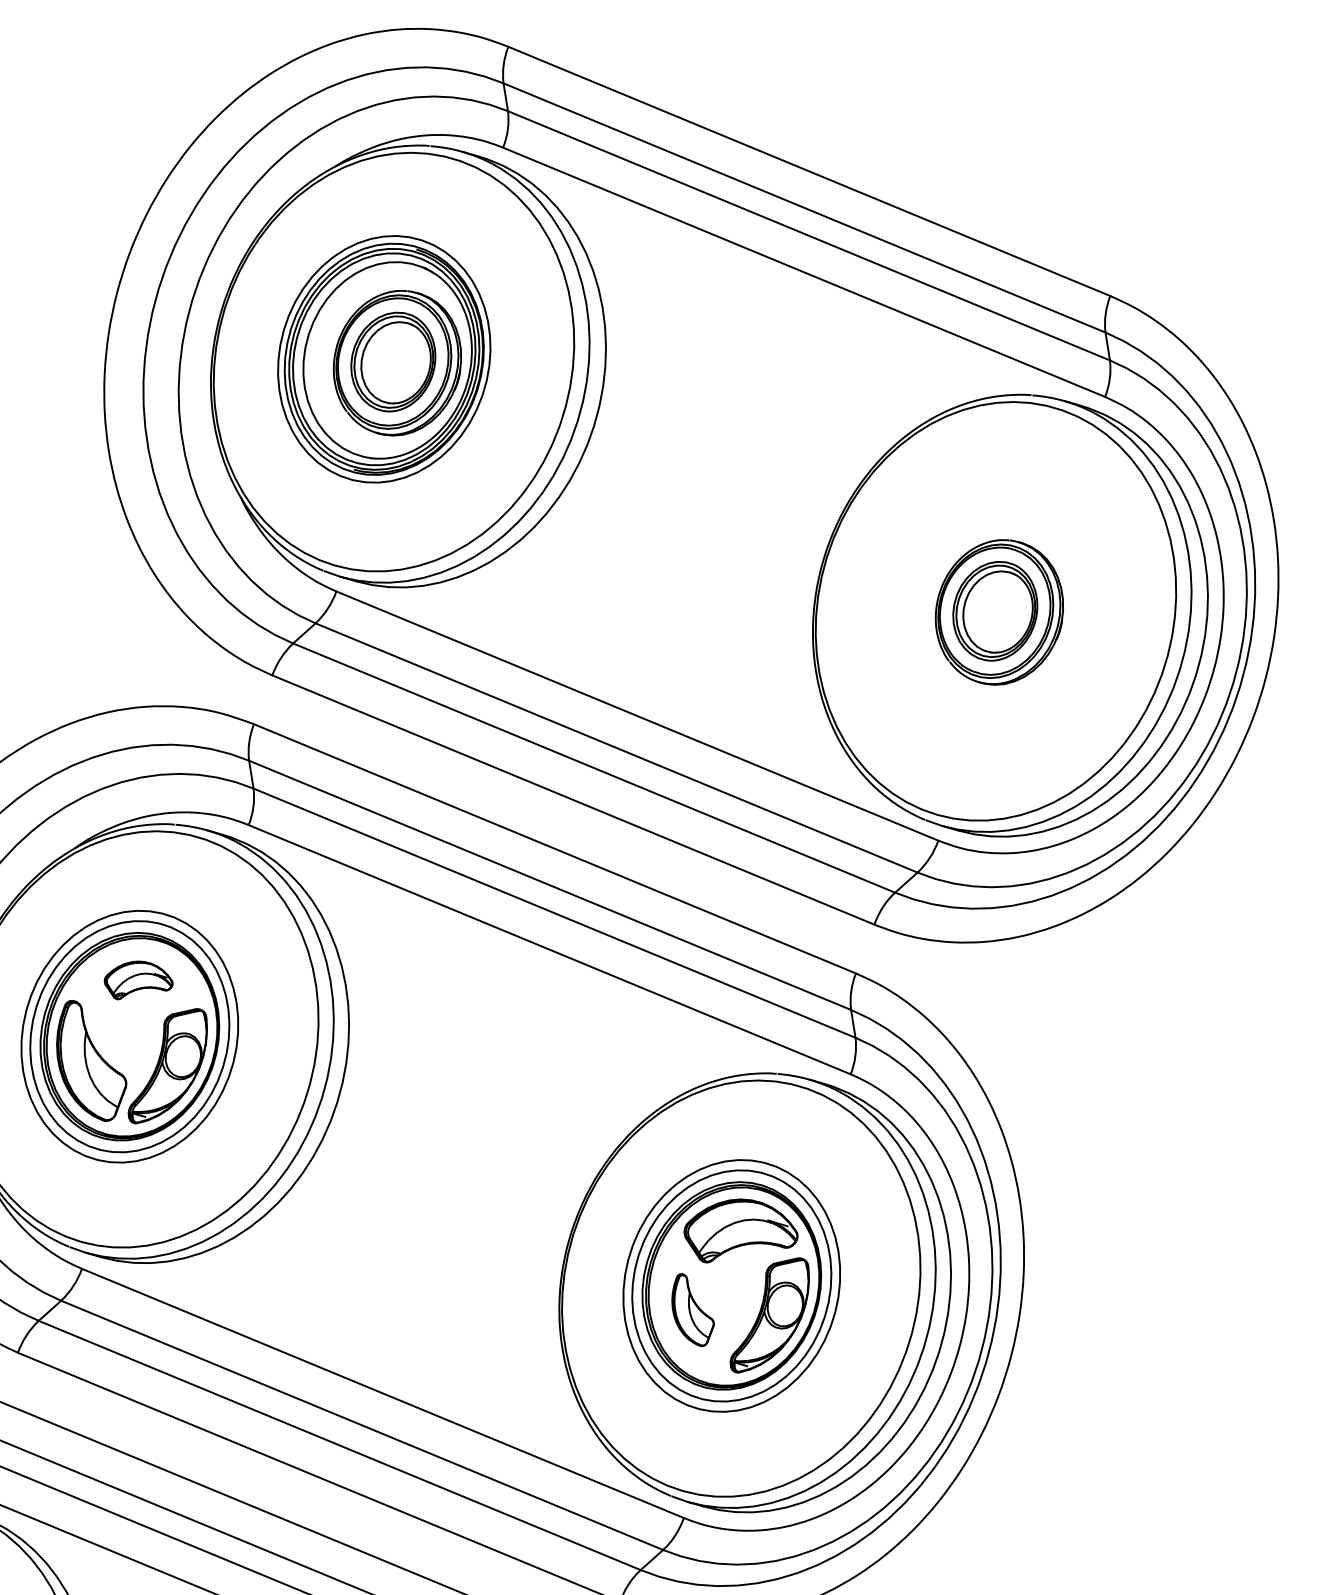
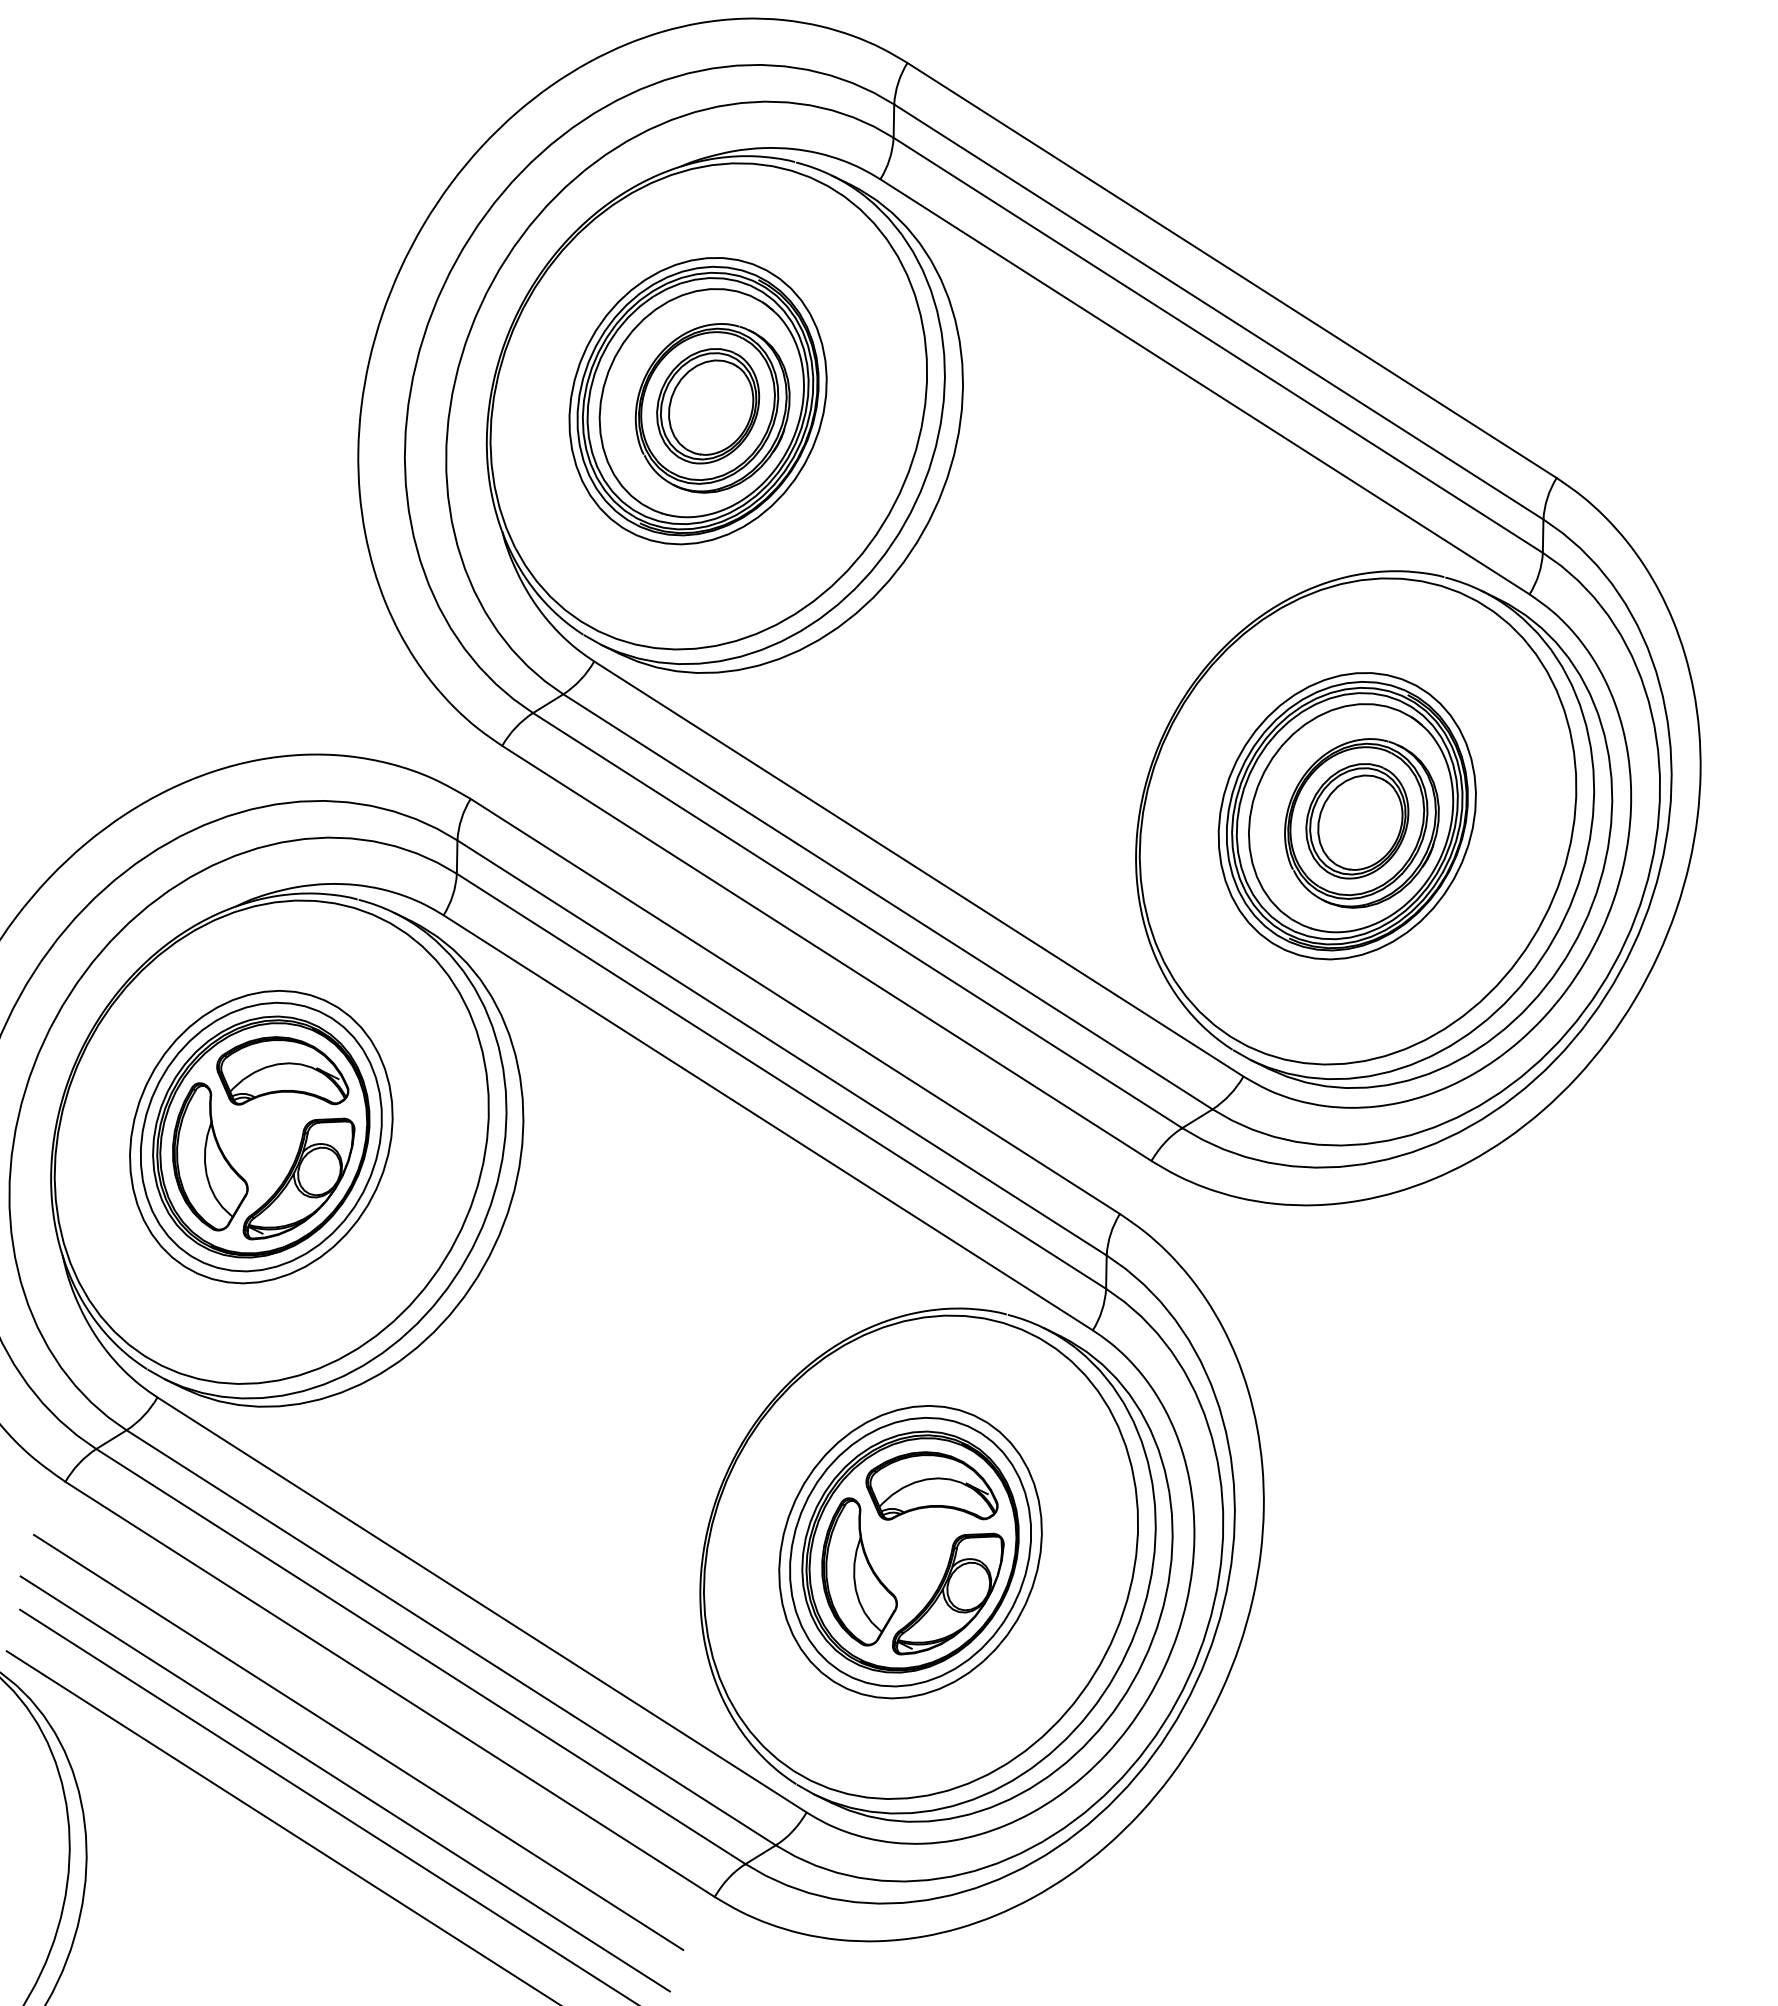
part: (985, 608) -> (1346, 816), added
part: (137, 978) -> (282, 1070), size x1.67
part: (692, 1309) -> (859, 1571), size x1.67

